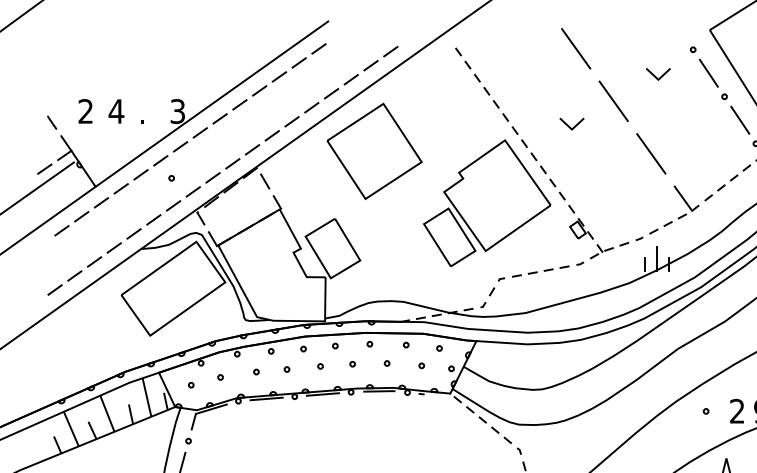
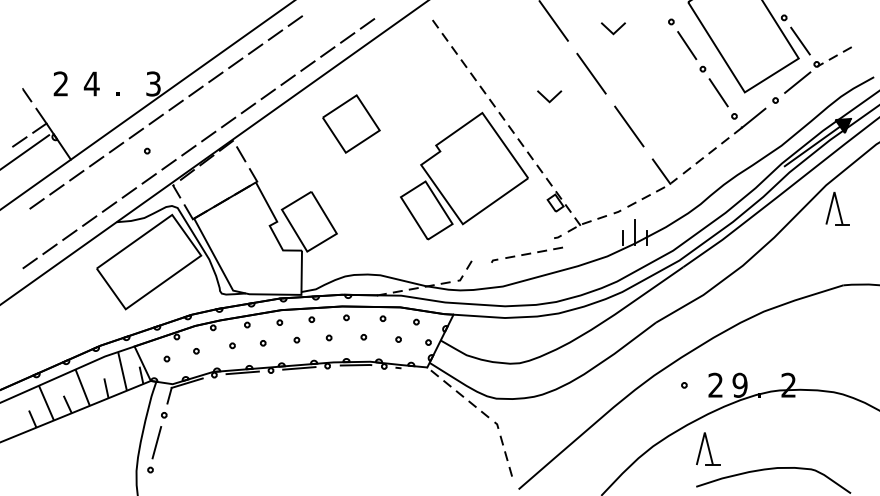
line: (656, 76) -> (611, 30), moved
part: (374, 150) -> (351, 123), size x0.6
part: (533, 273) -> (526, 254), moved

